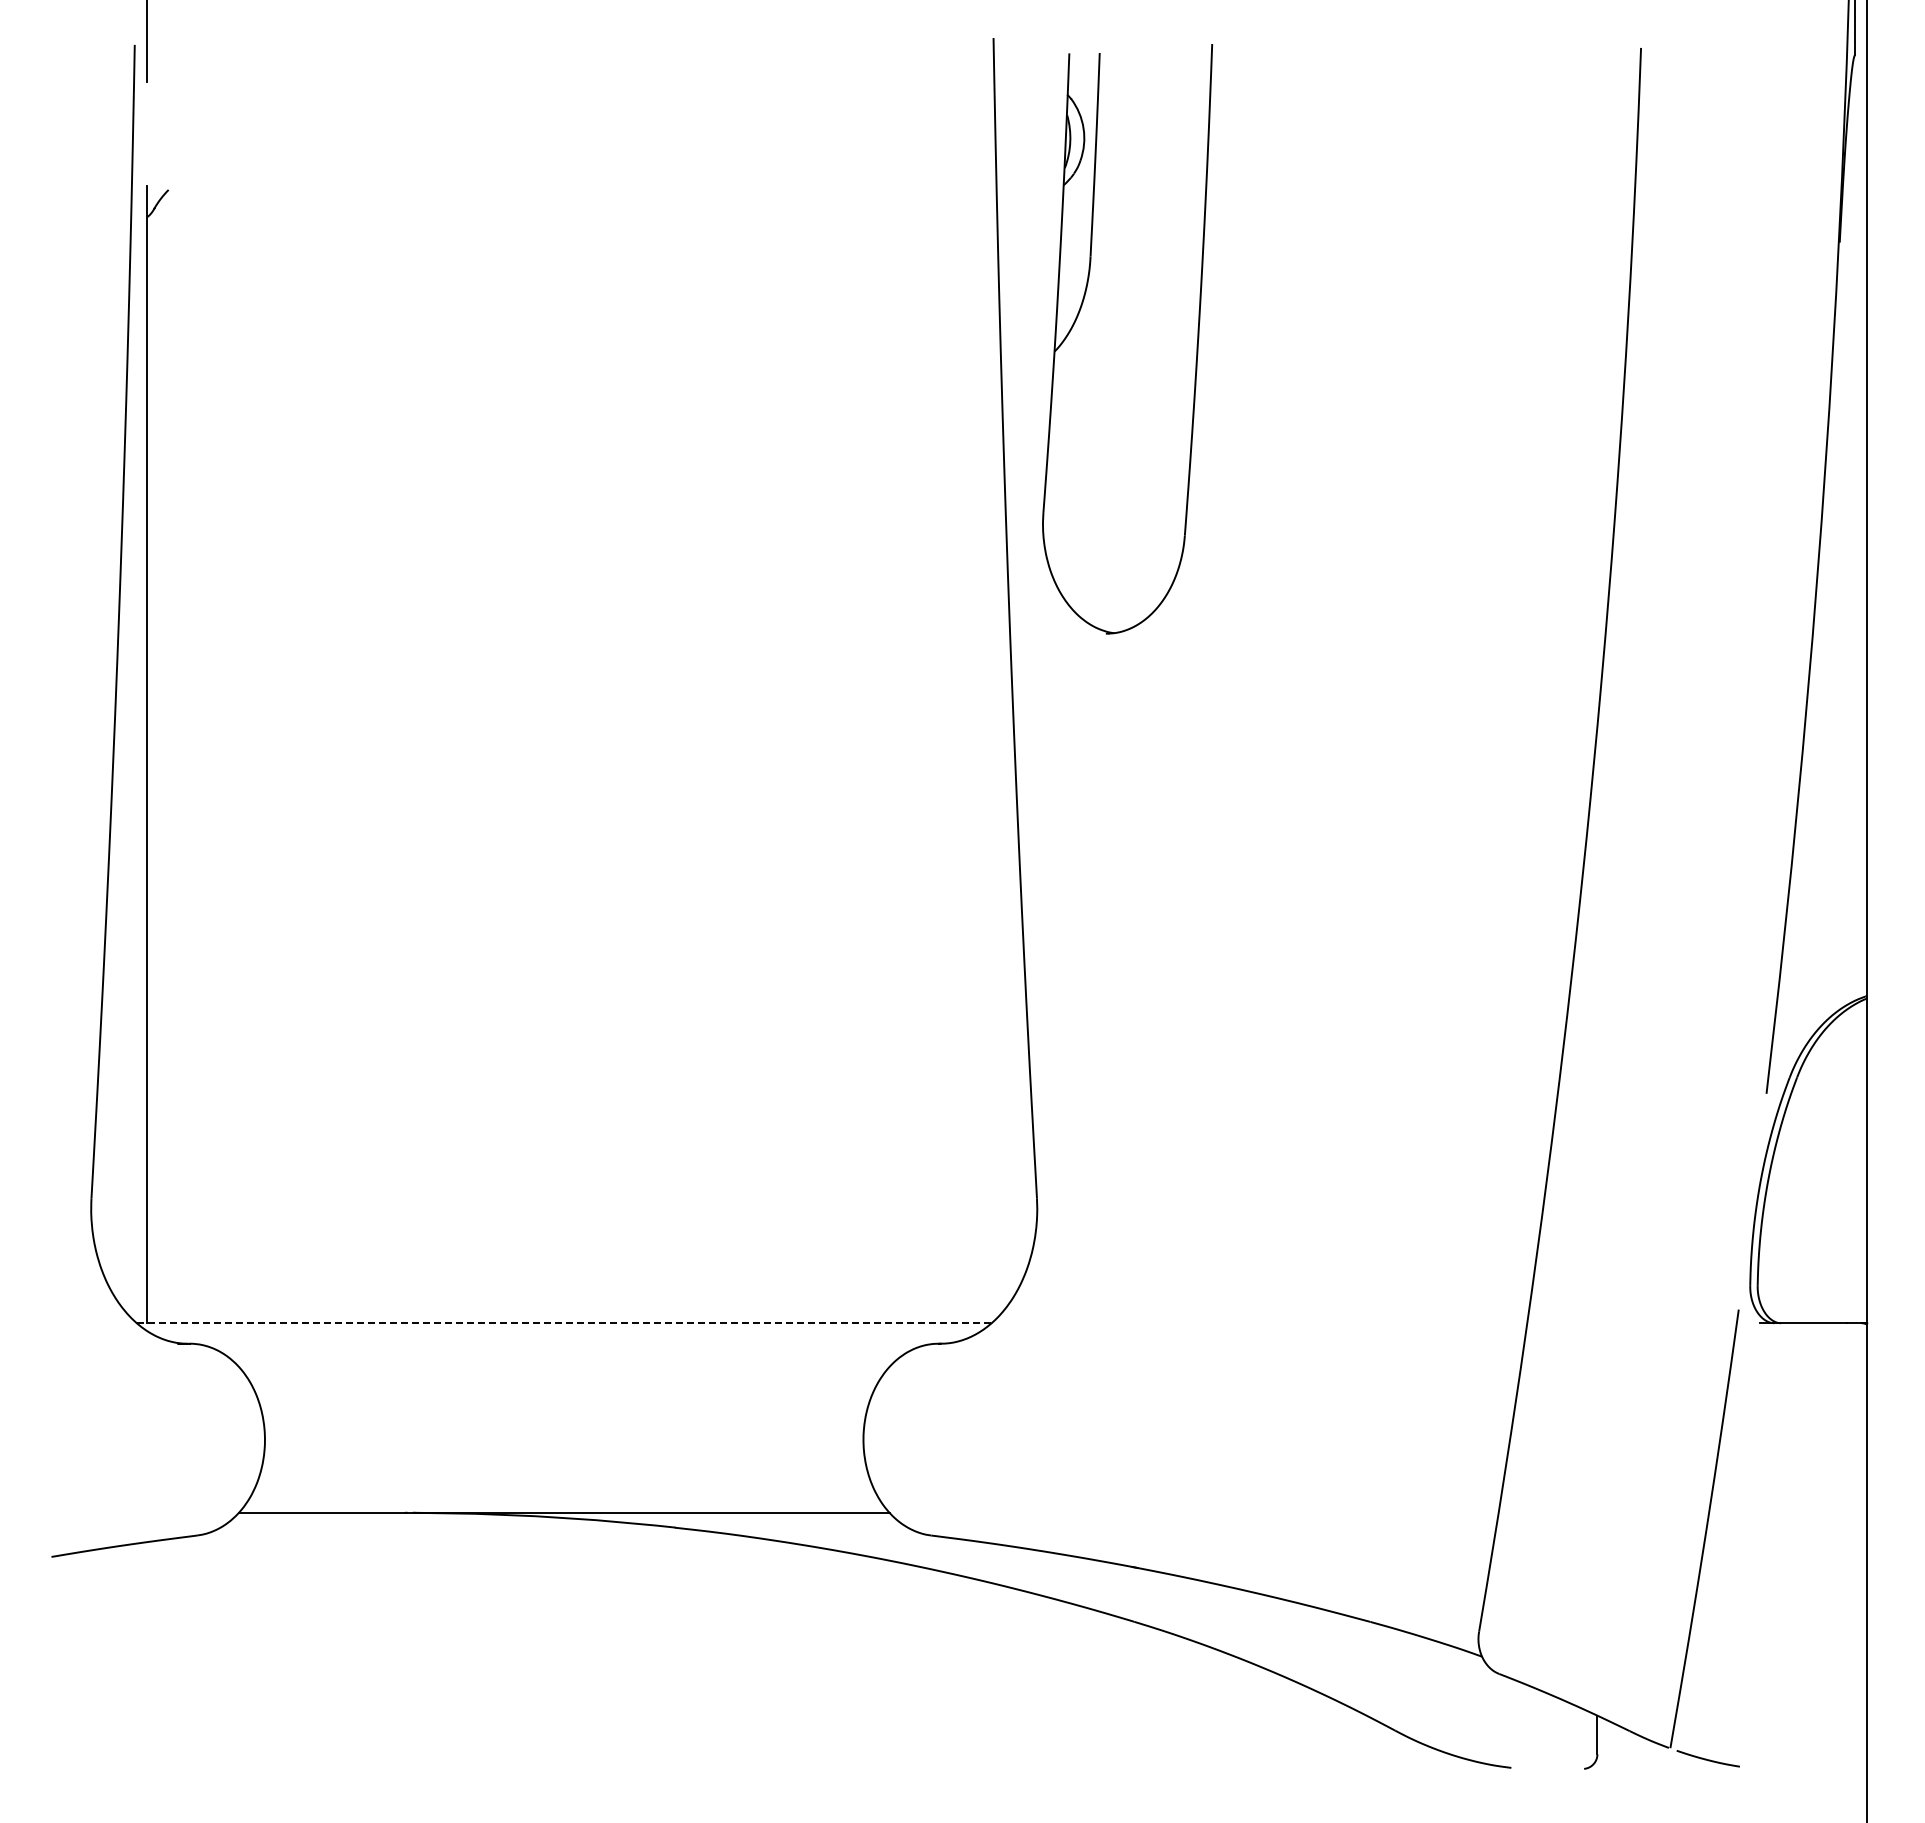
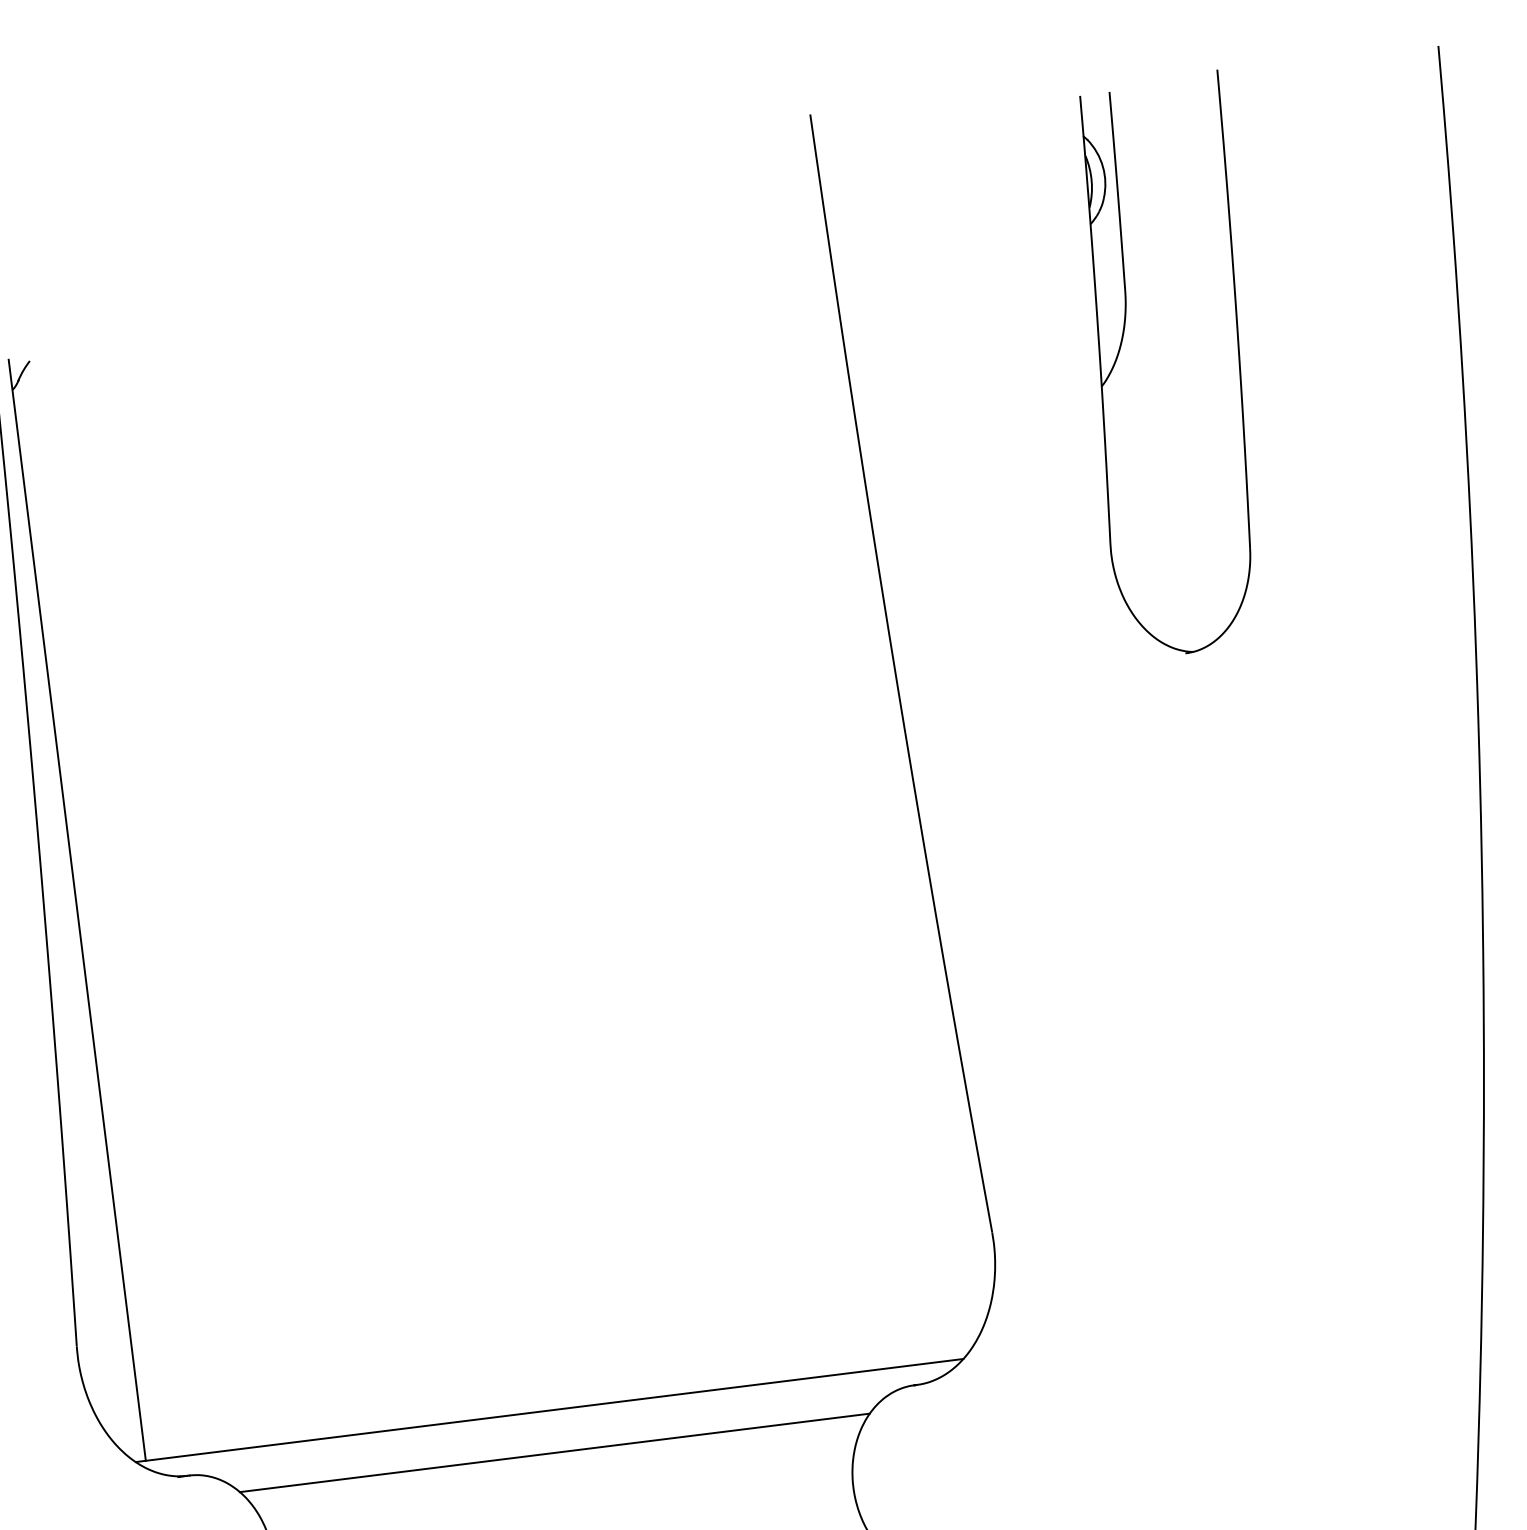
part: (1079, 314) -> (1121, 347), moved
line: (564, 1323) -> (549, 1410), dashed -> solid
line: (563, 1366) -> (554, 1452), added

